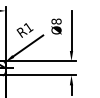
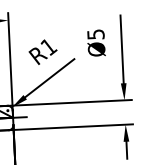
text: (56, 21) -> (95, 34), Ø8 -> Ø5

